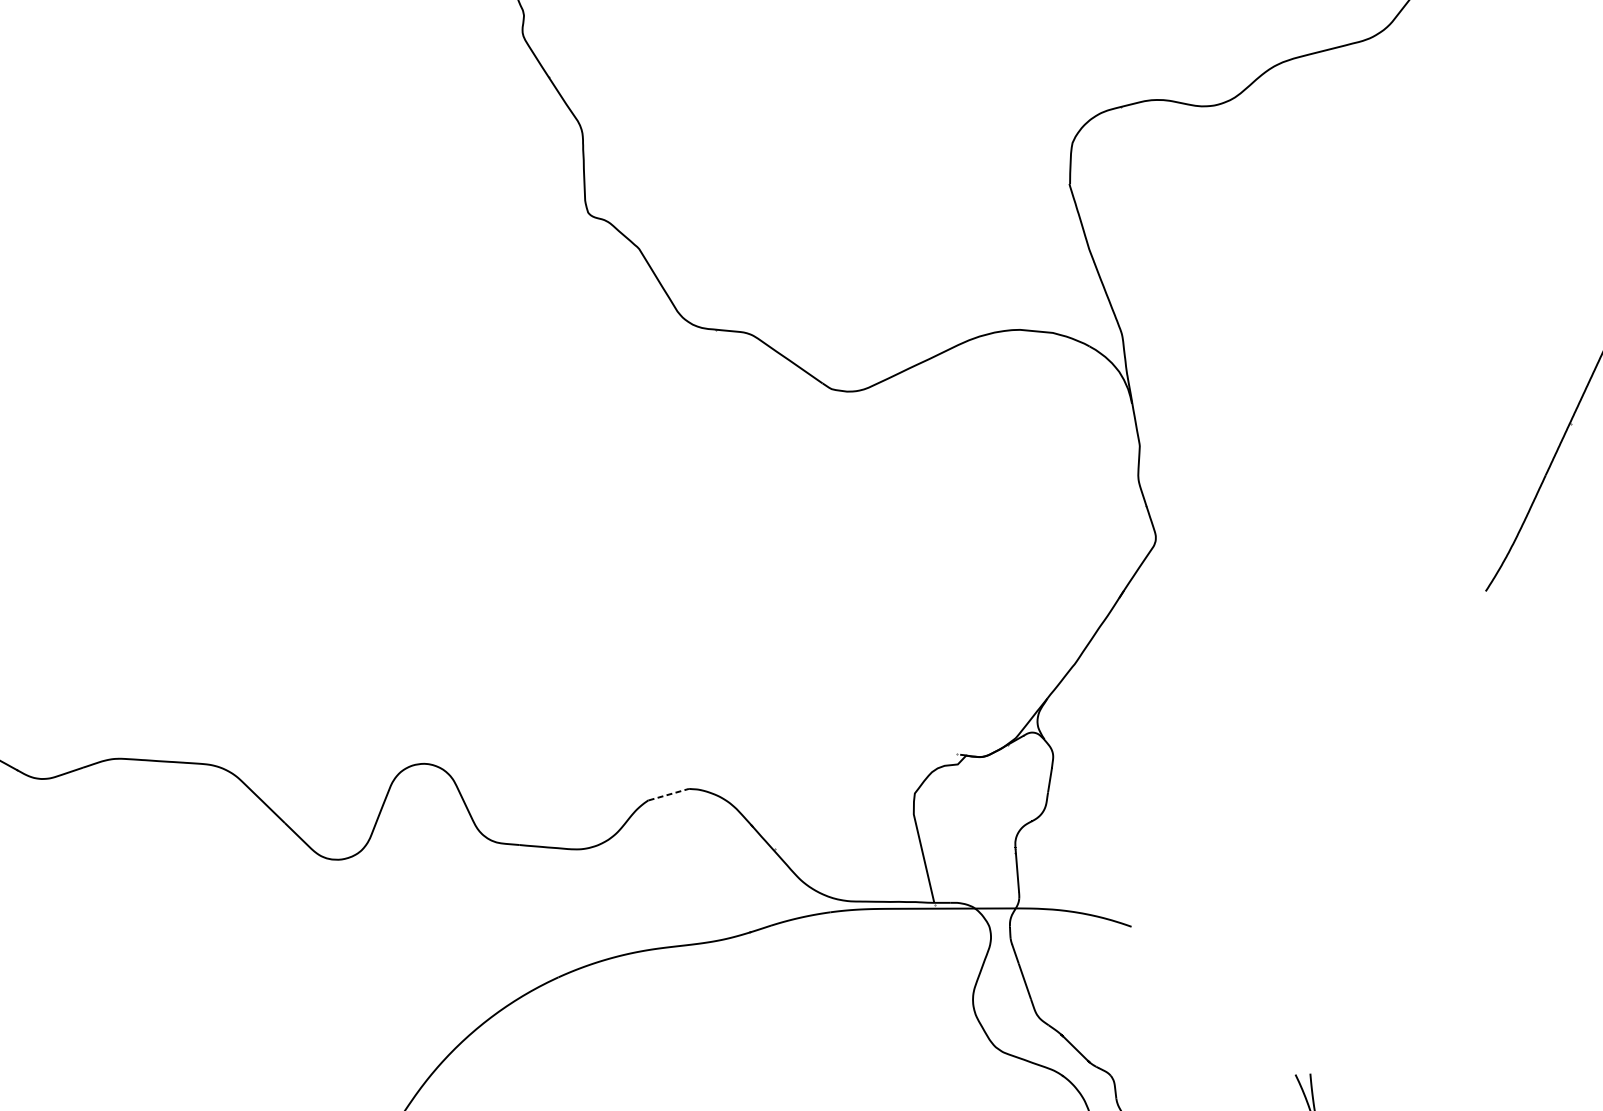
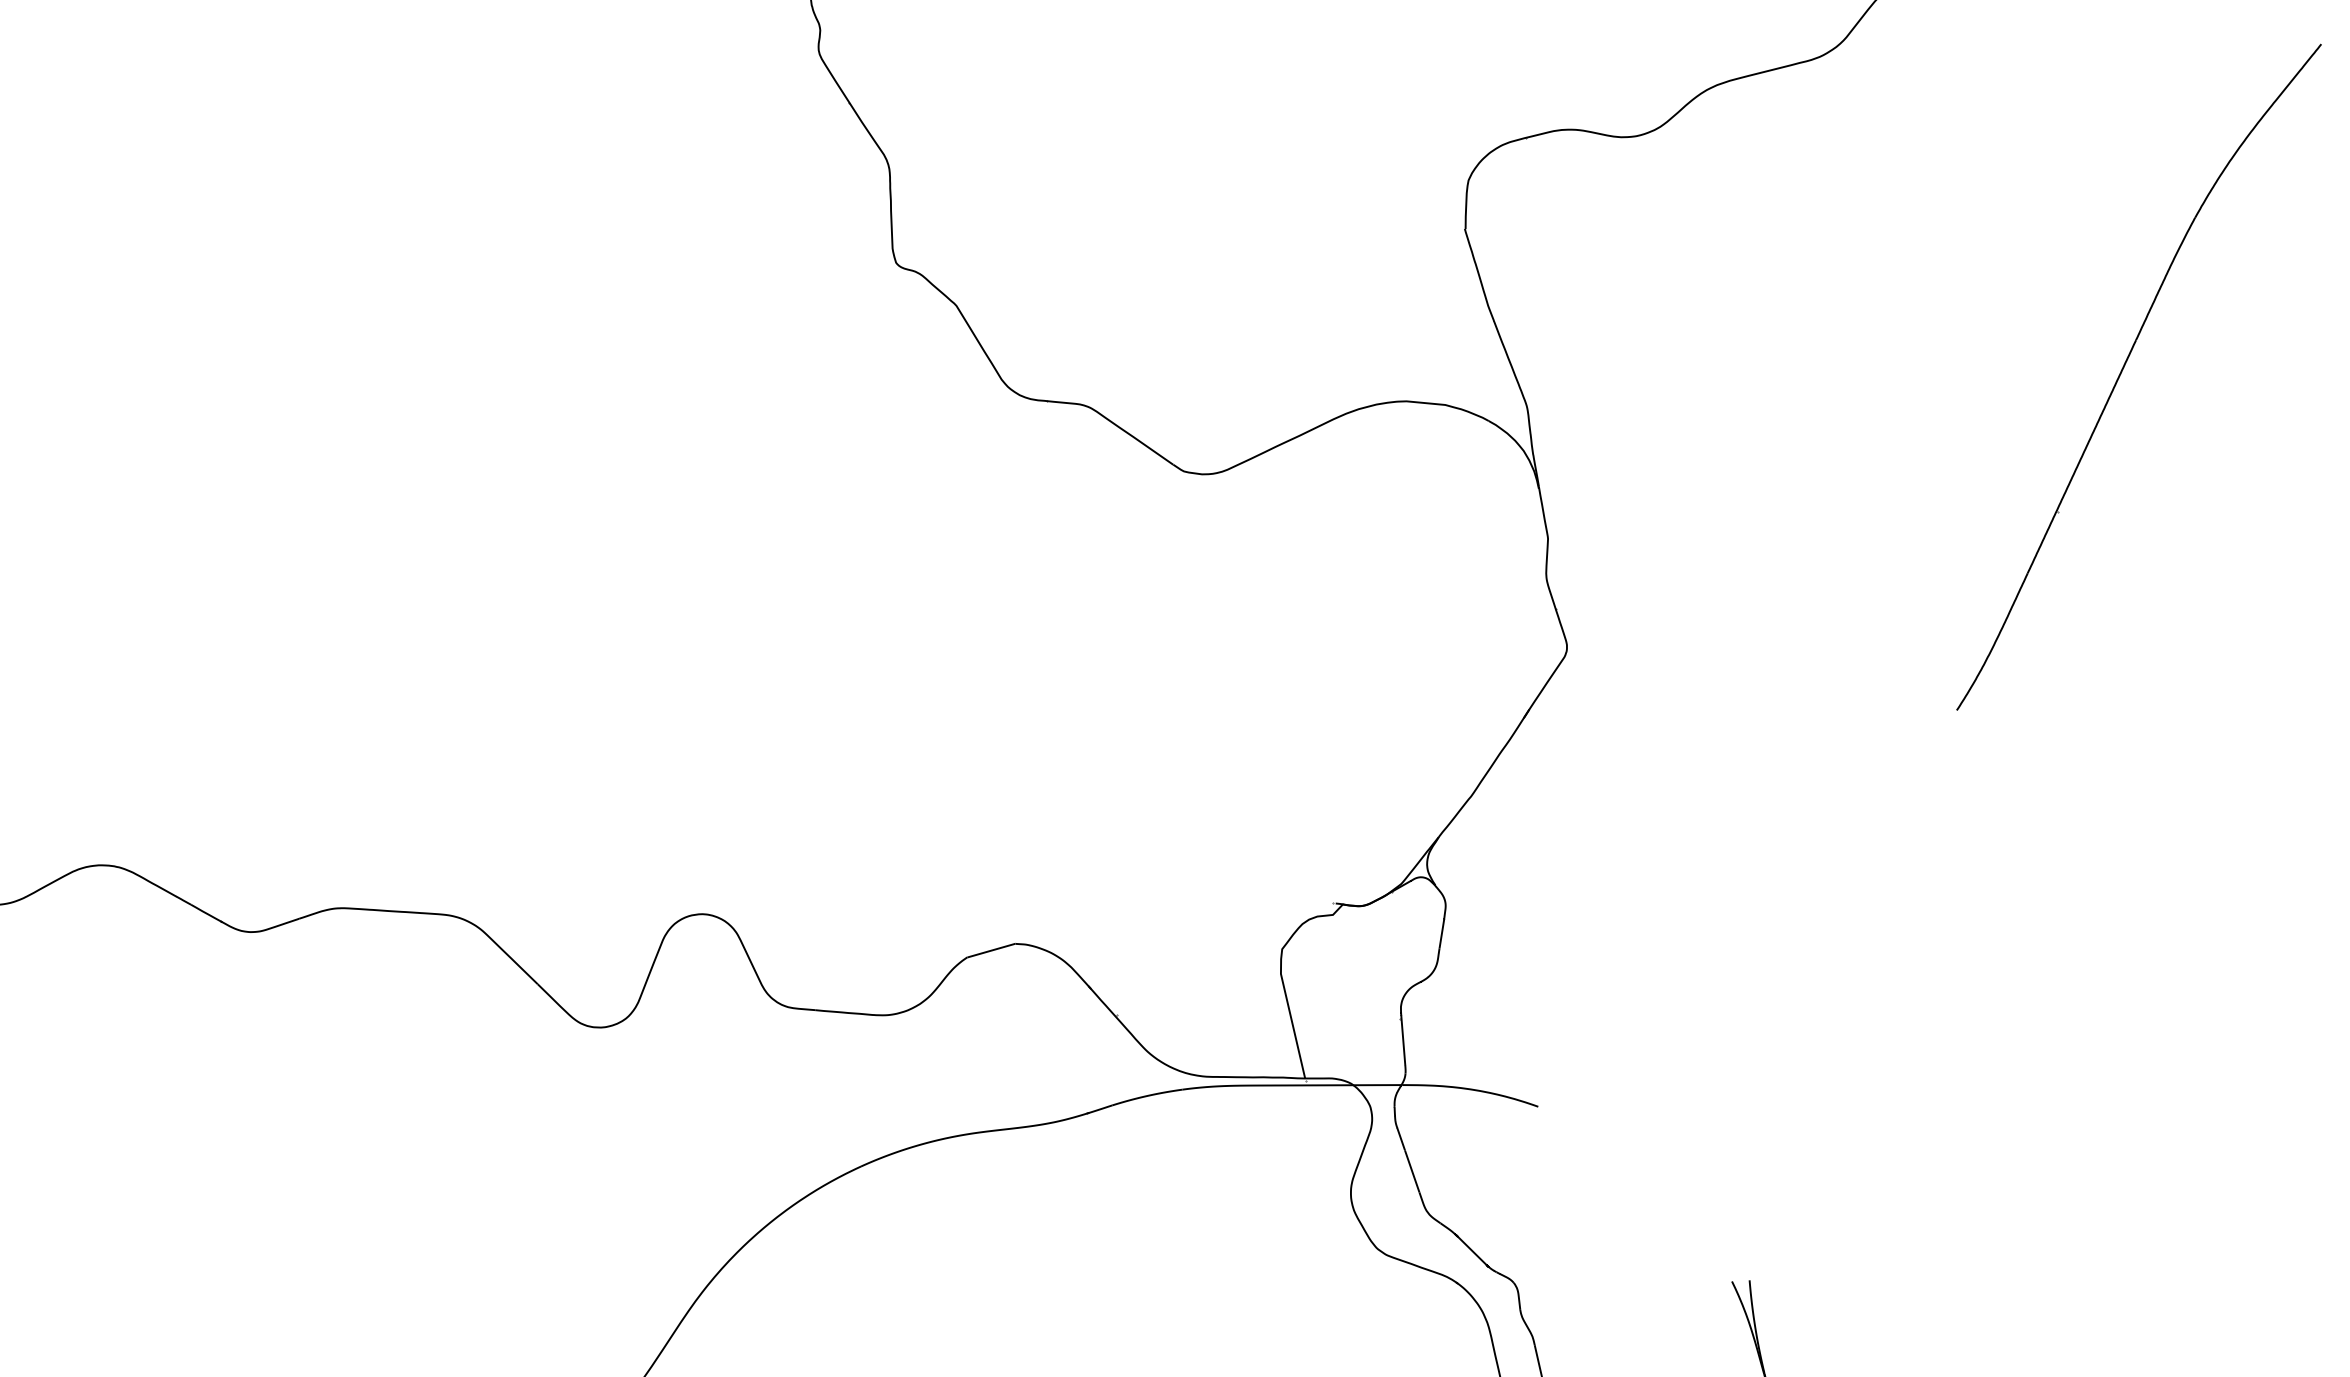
line: (669, 794) -> (992, 950), dashed -> solid

